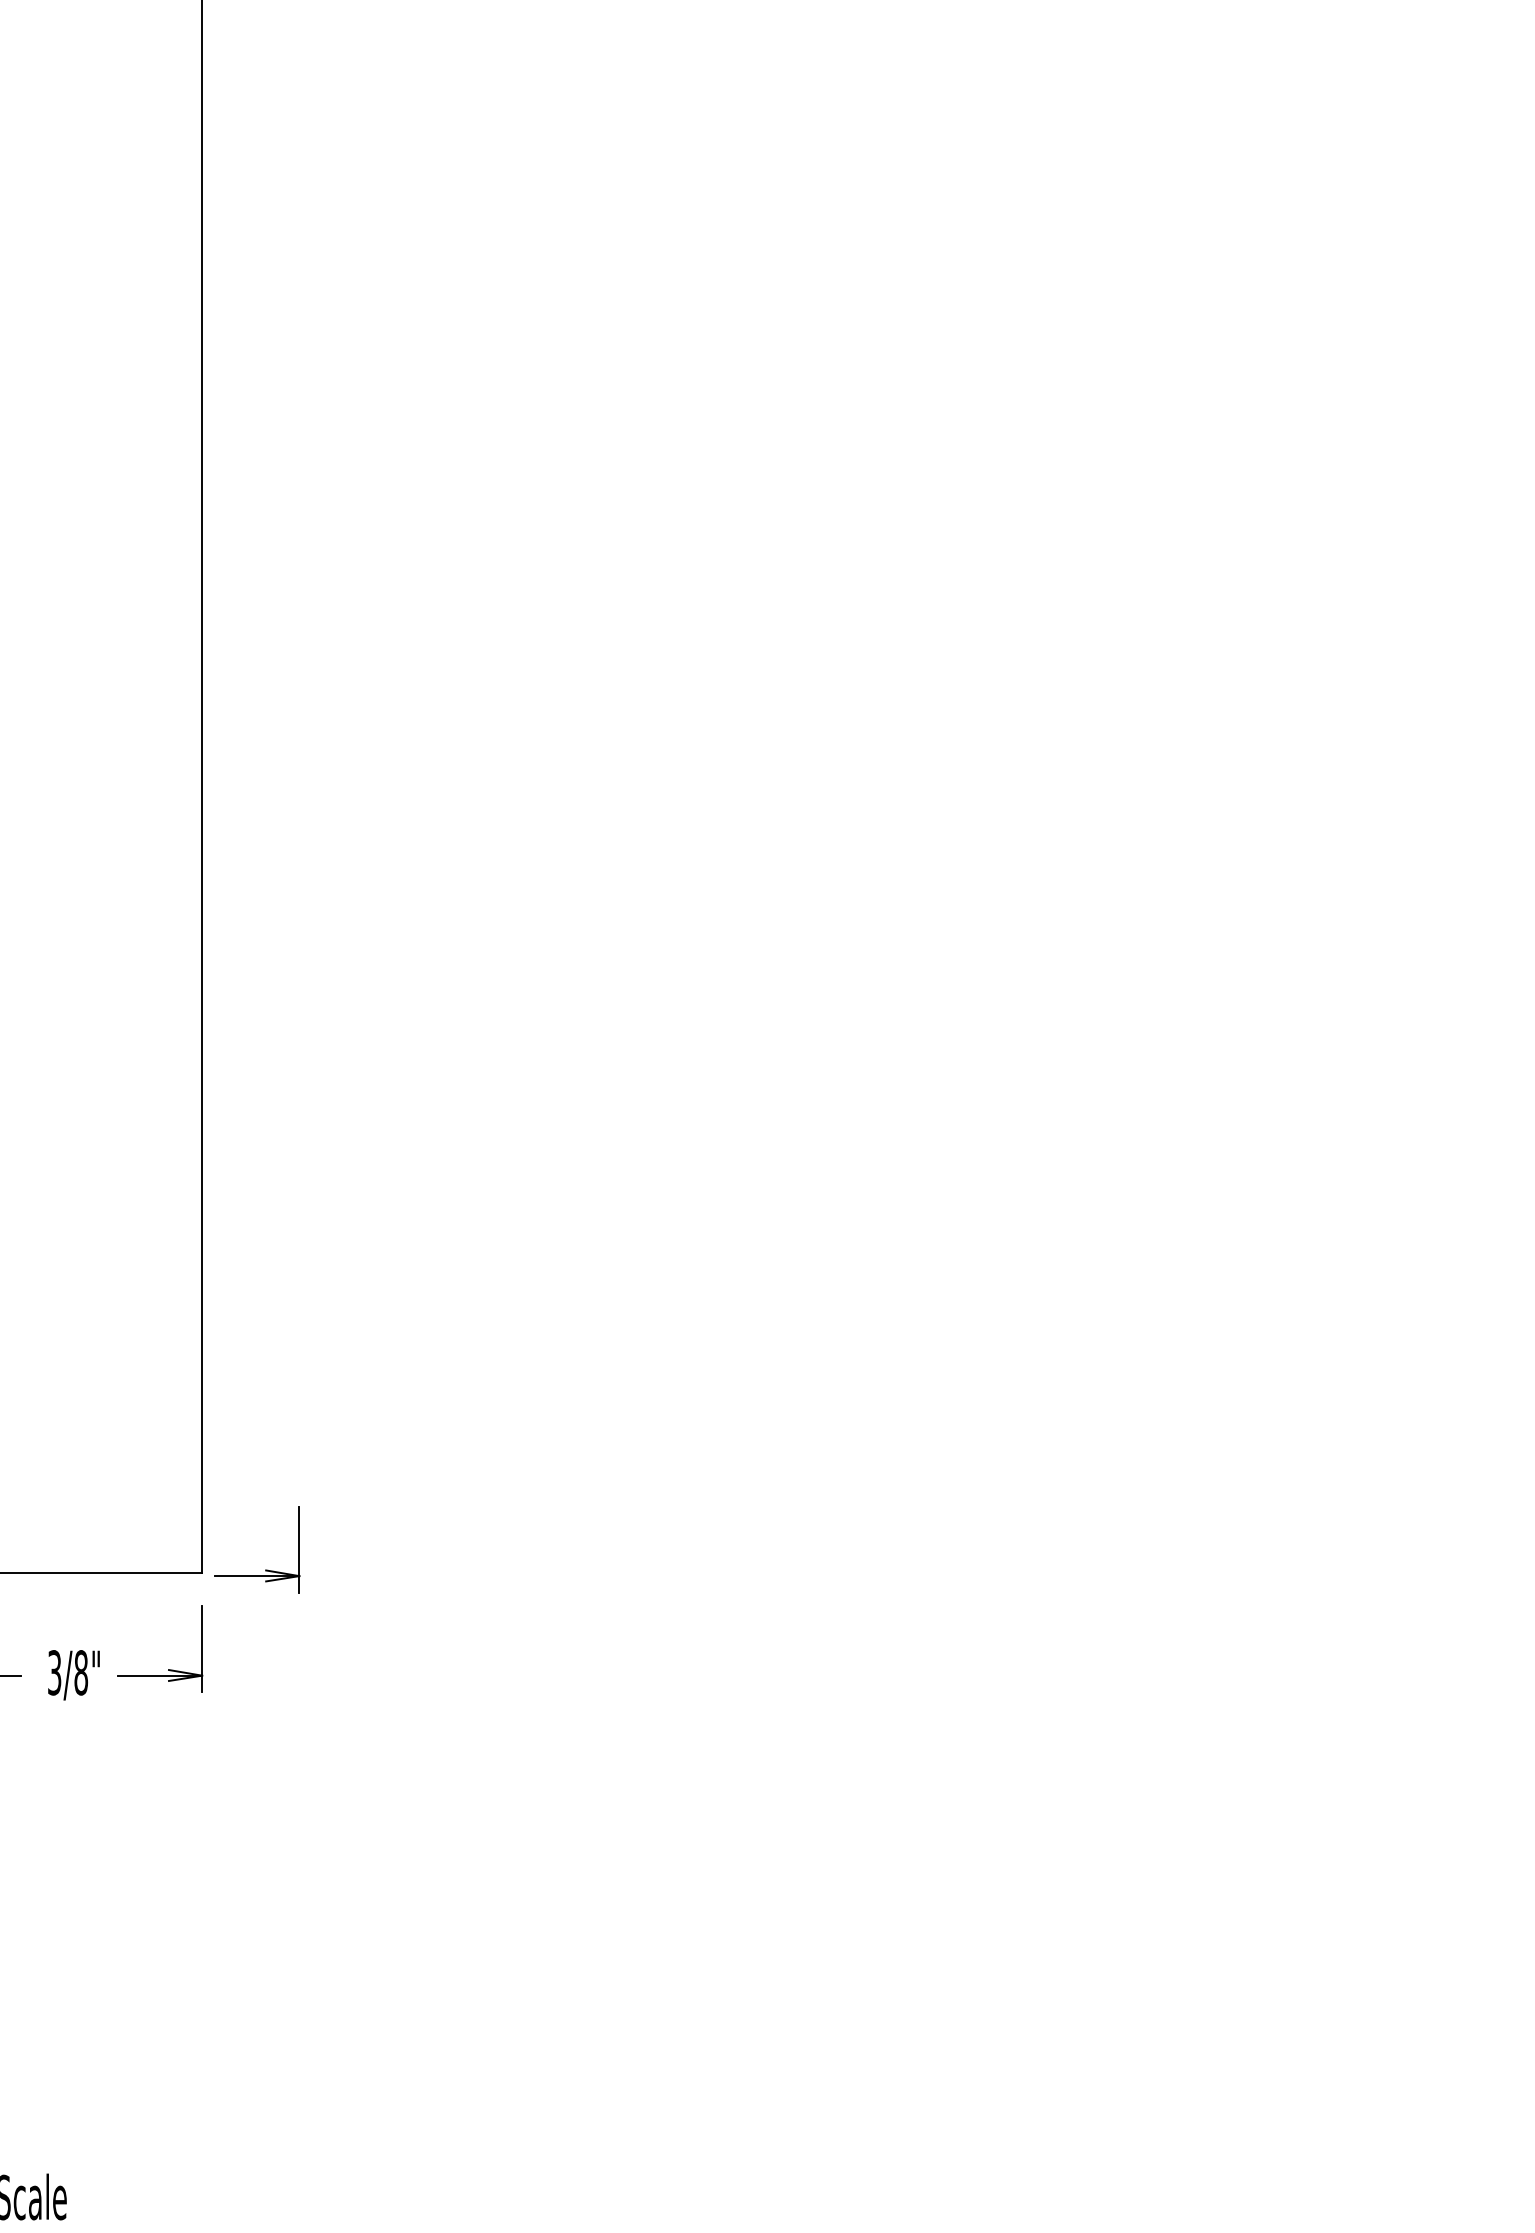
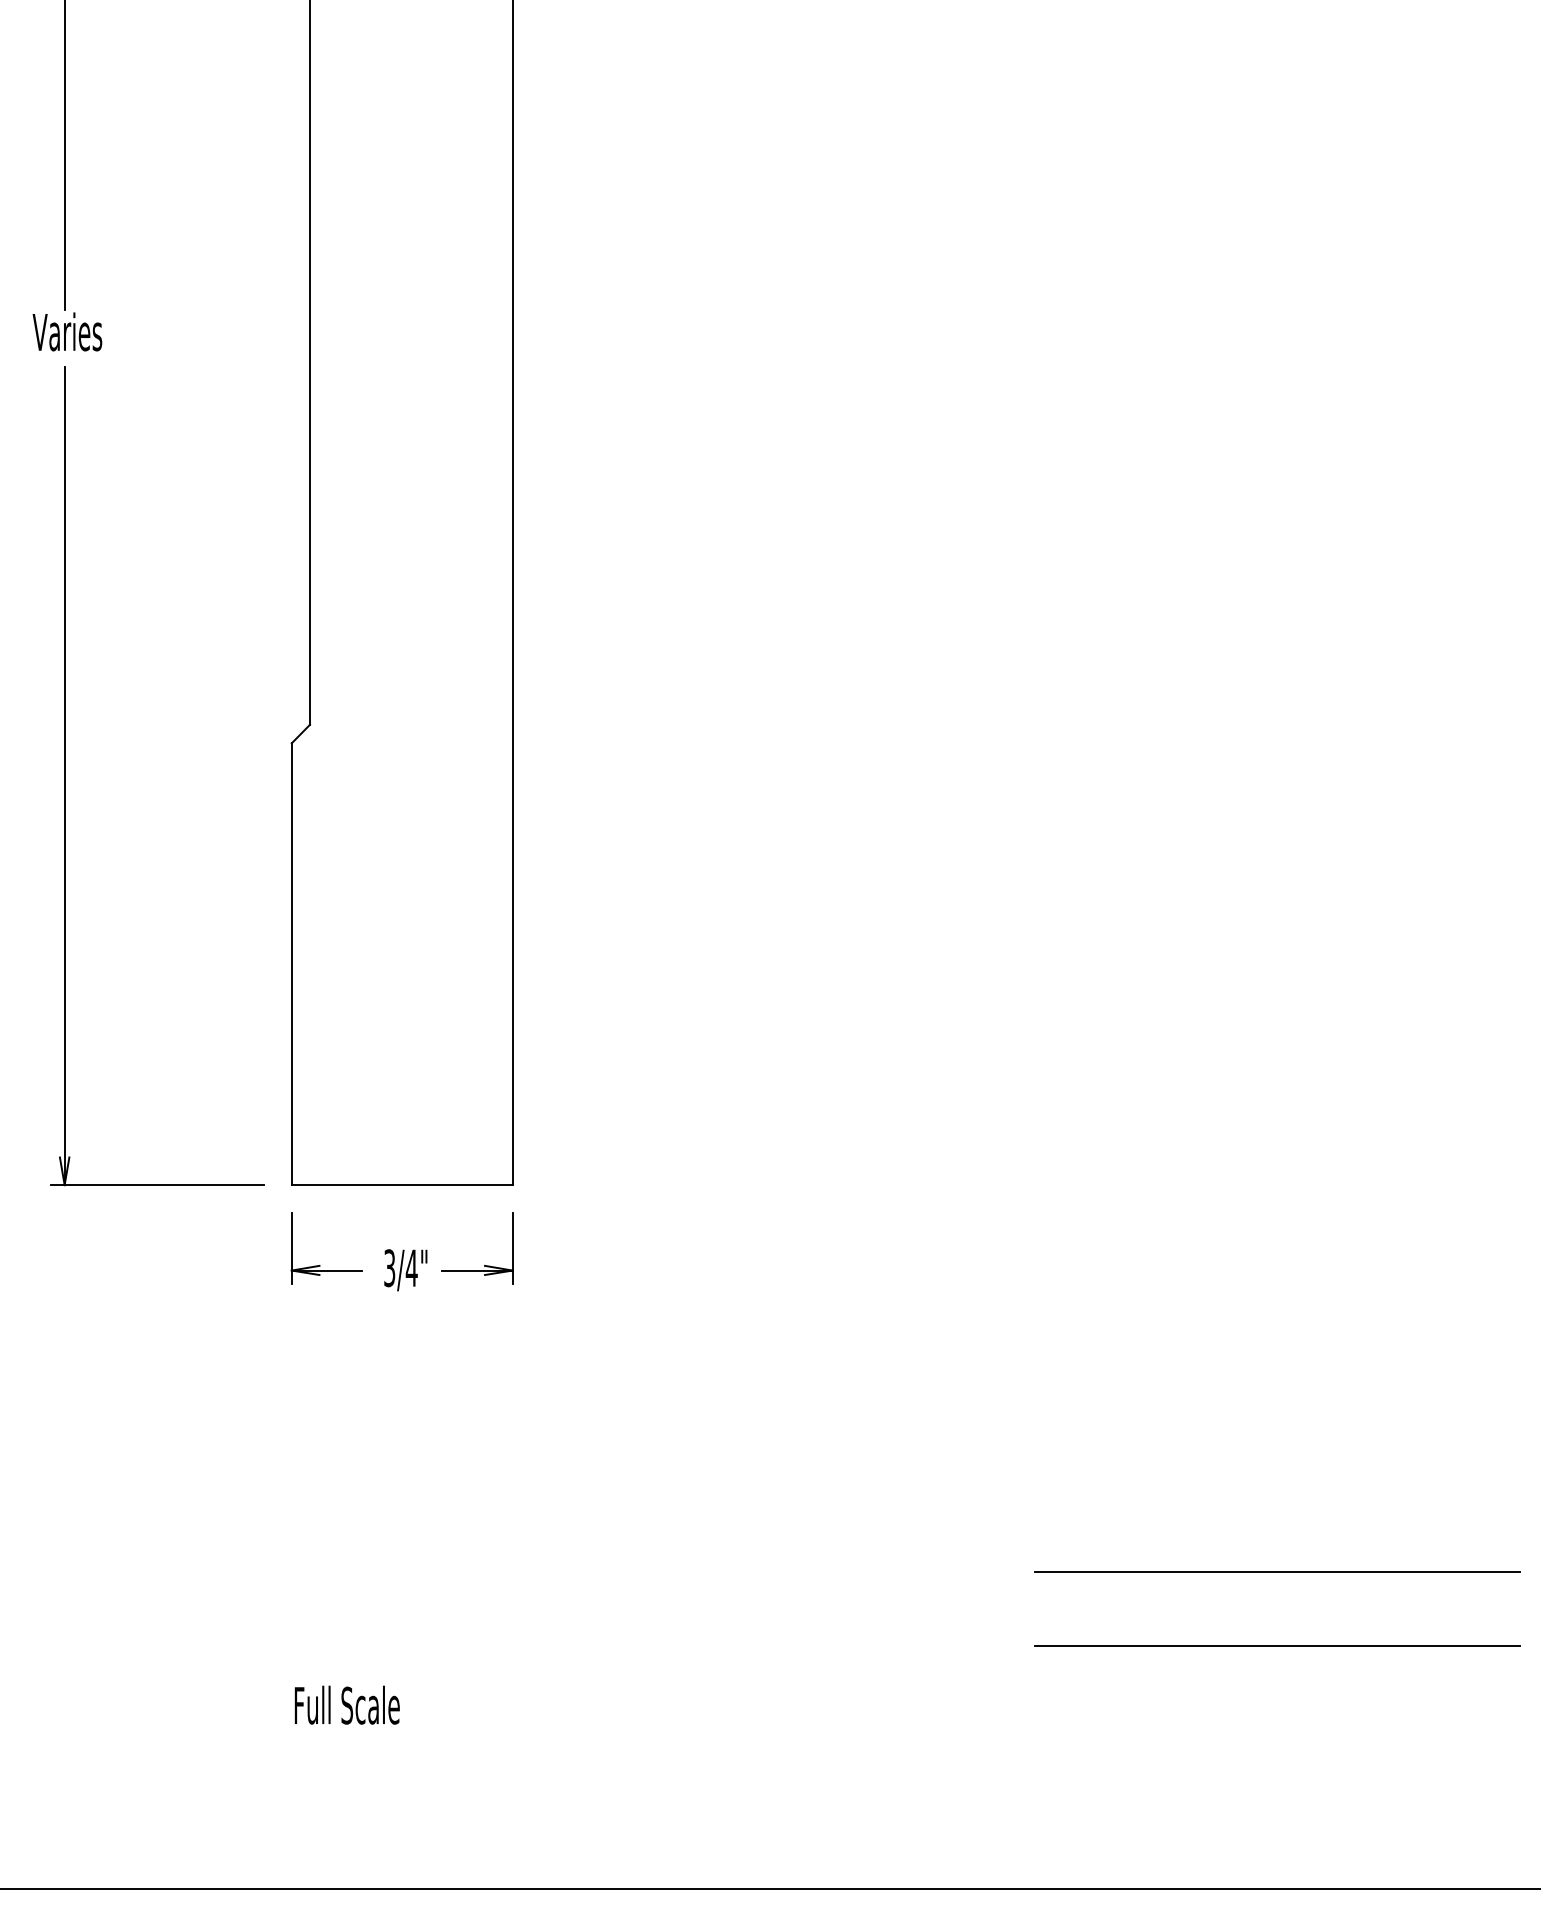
part: (265, 1568) -> (565, 1181), removed
text: (80, 1673) -> (411, 1268), 3/8" -> 3/4"
line: (1119, 2036) -> (1277, 1571), added
line: (1119, 2125) -> (1277, 1645), added

